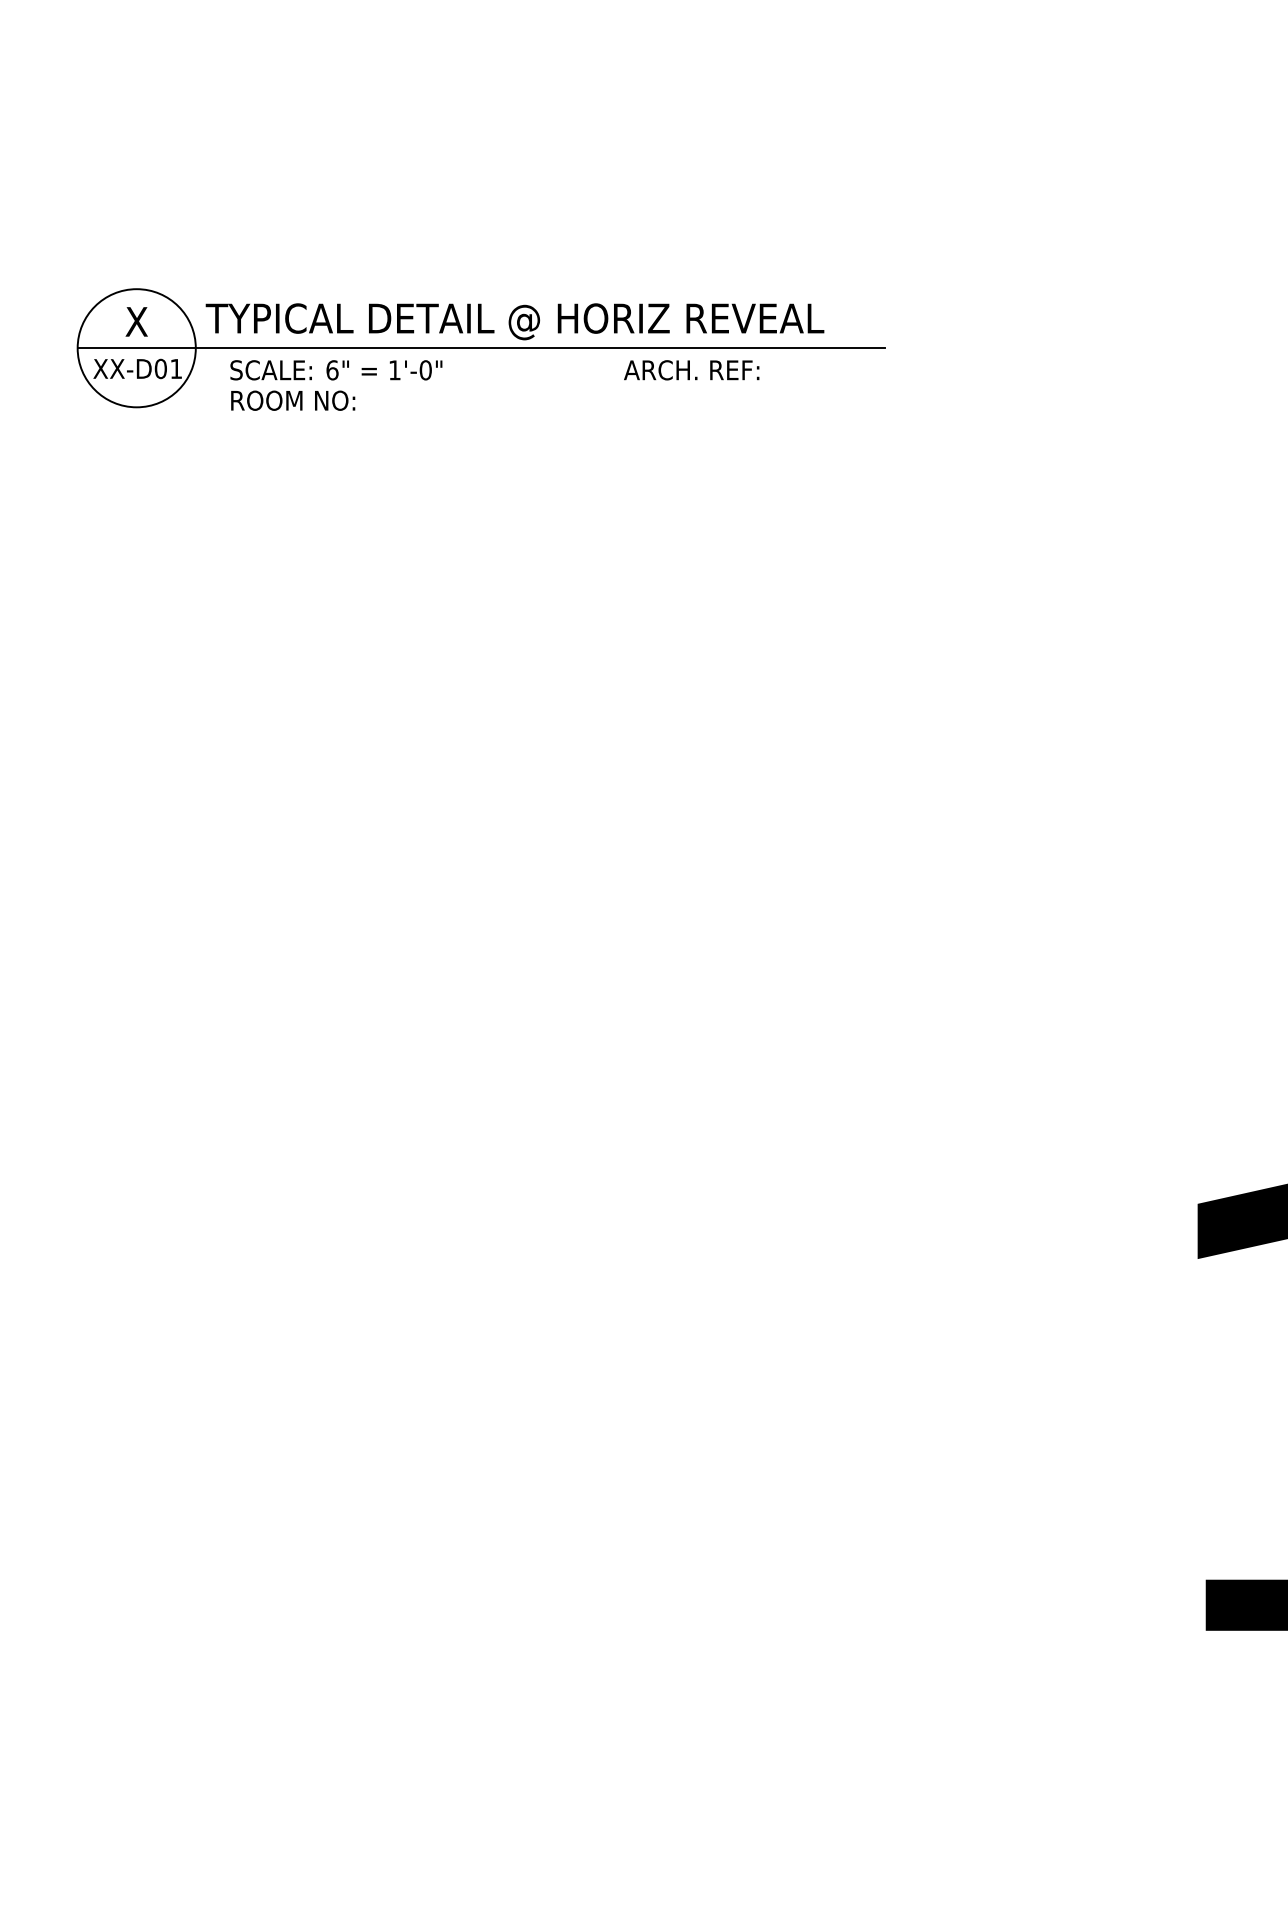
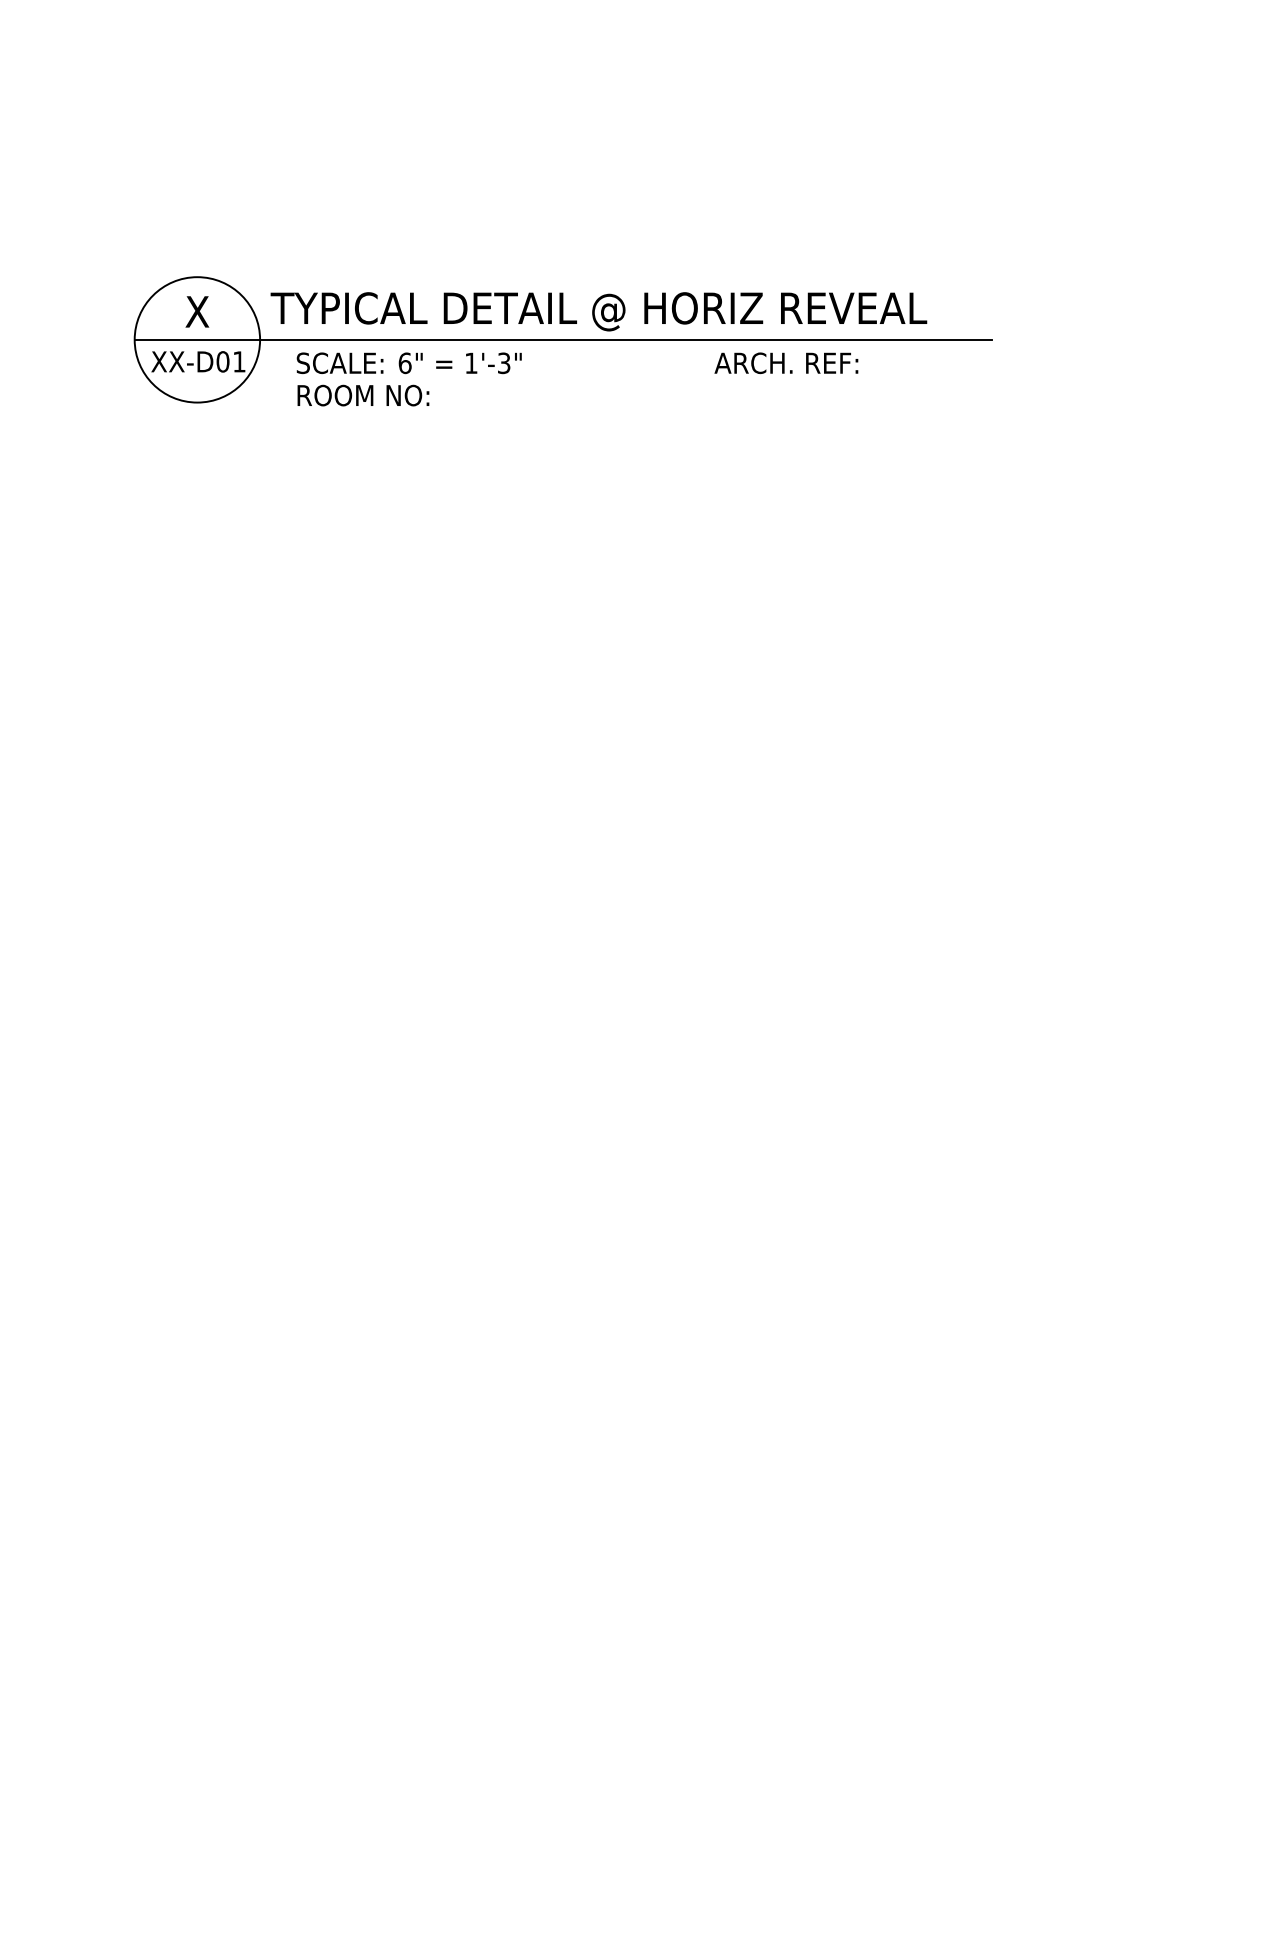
text: (425, 370) -> (503, 363), 1'-0" -> 1'-3"

